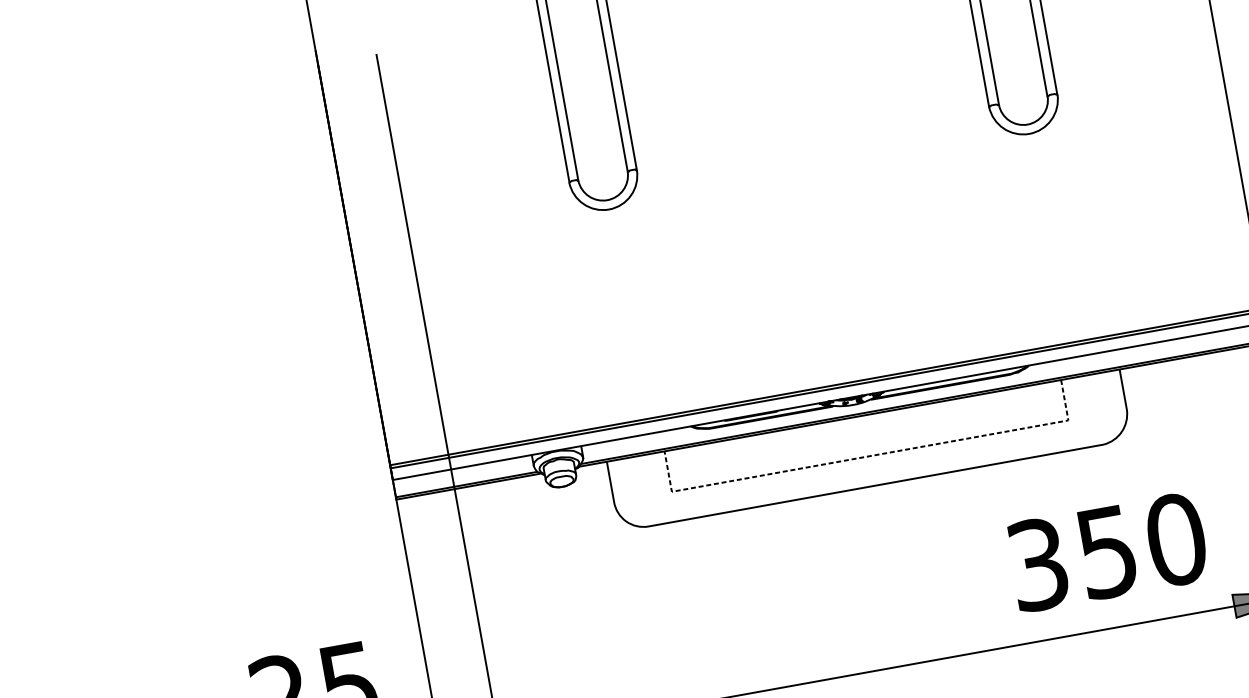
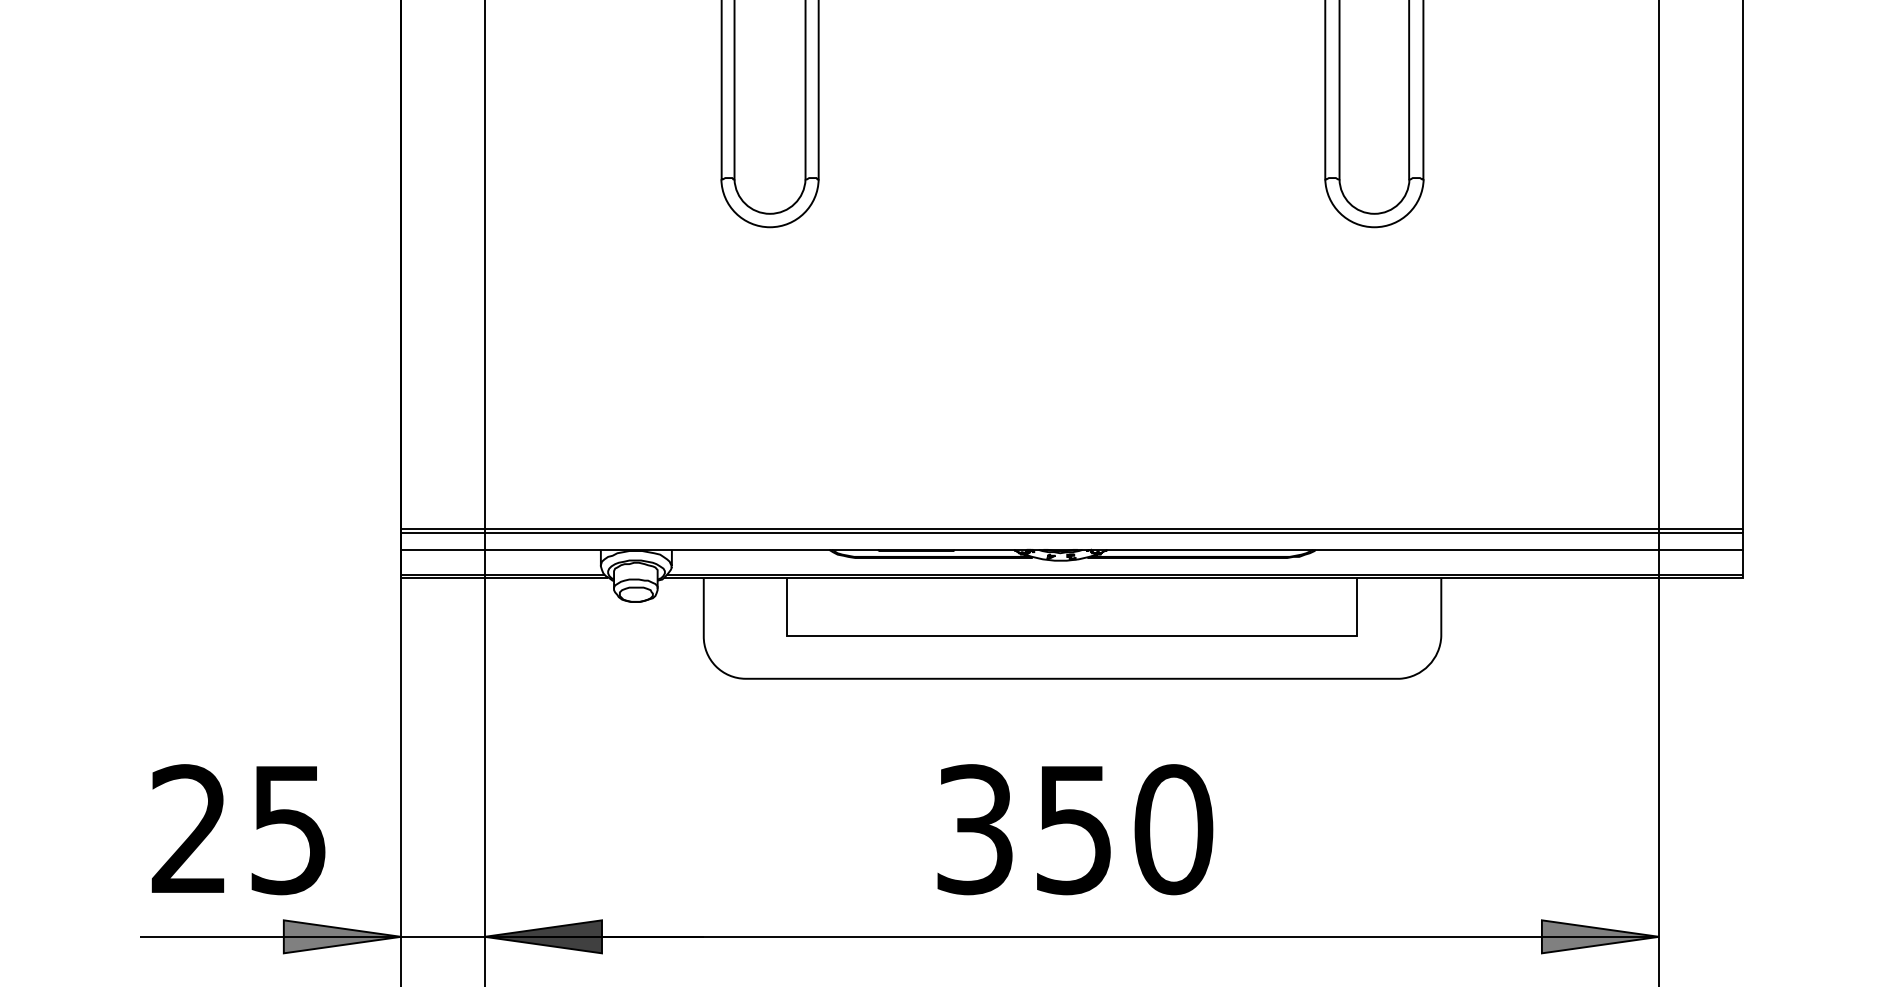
line: (869, 456) -> (1071, 636), dashed -> solid
text: (1108, 551) -> (1075, 829), moved

